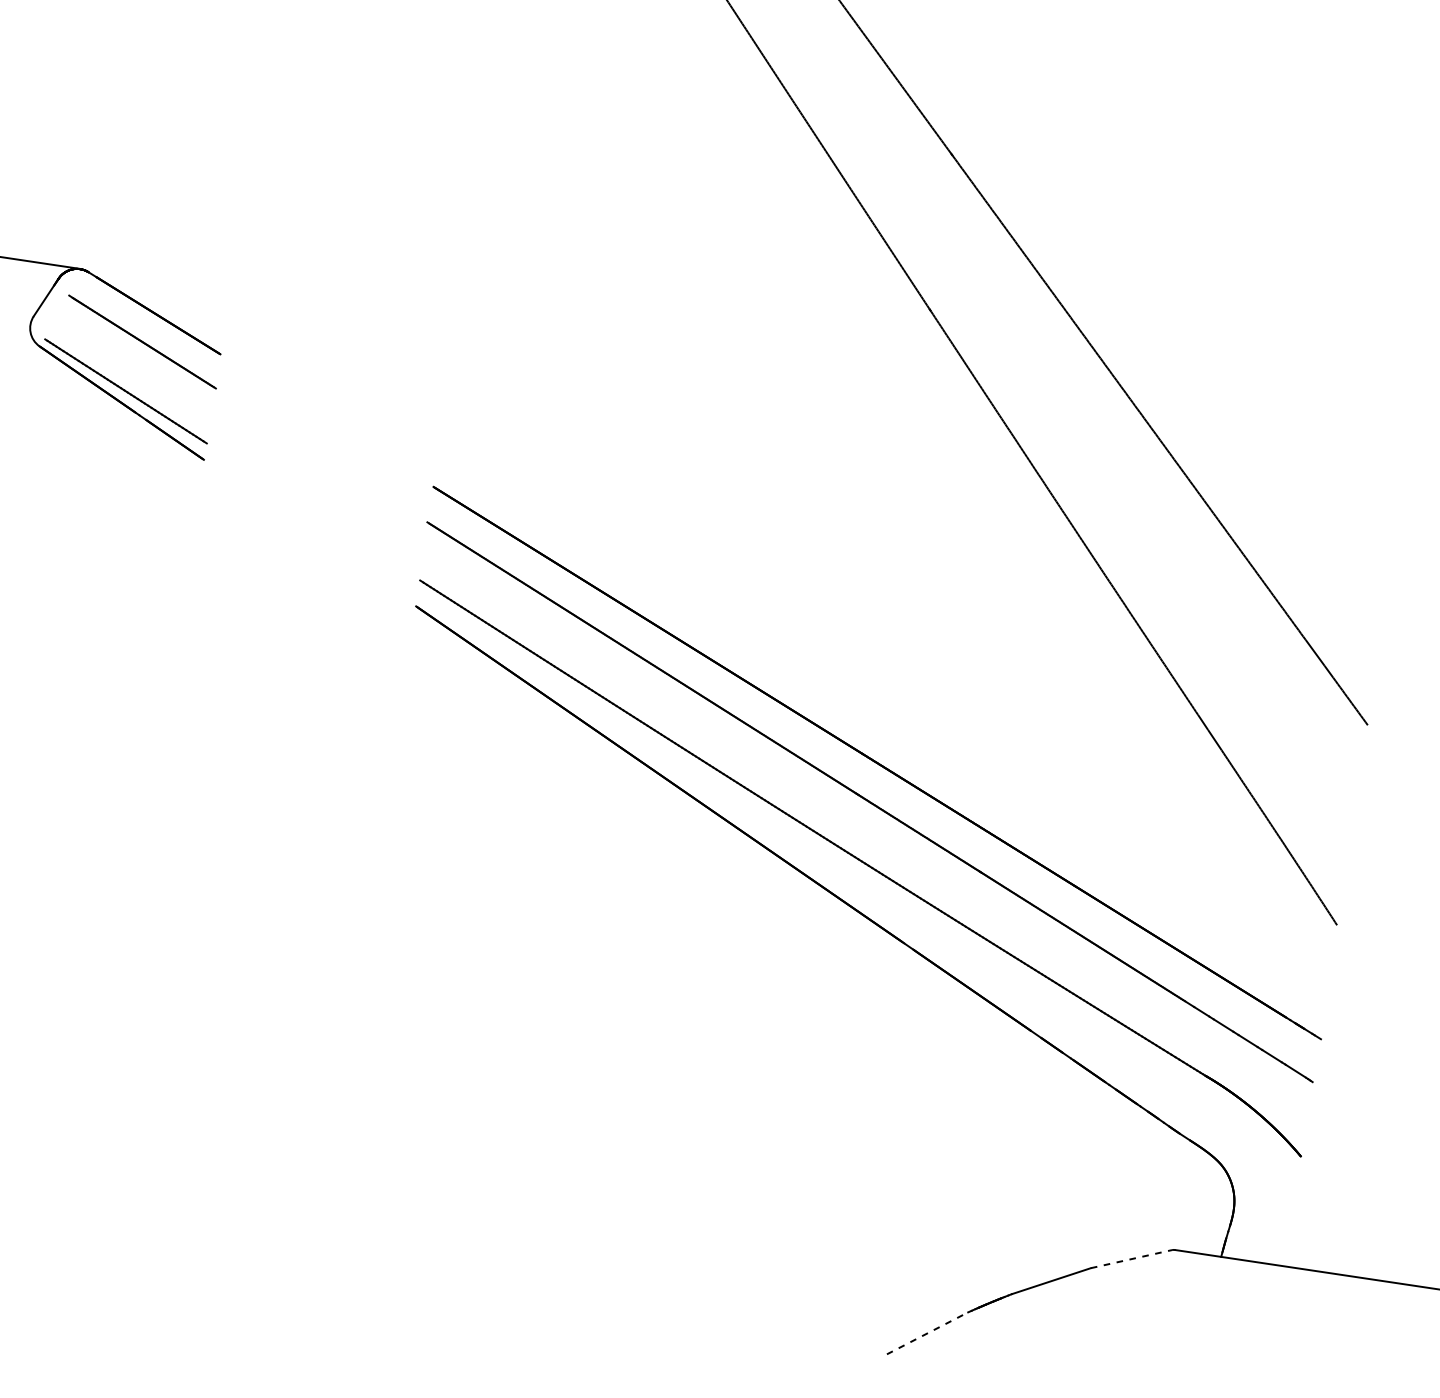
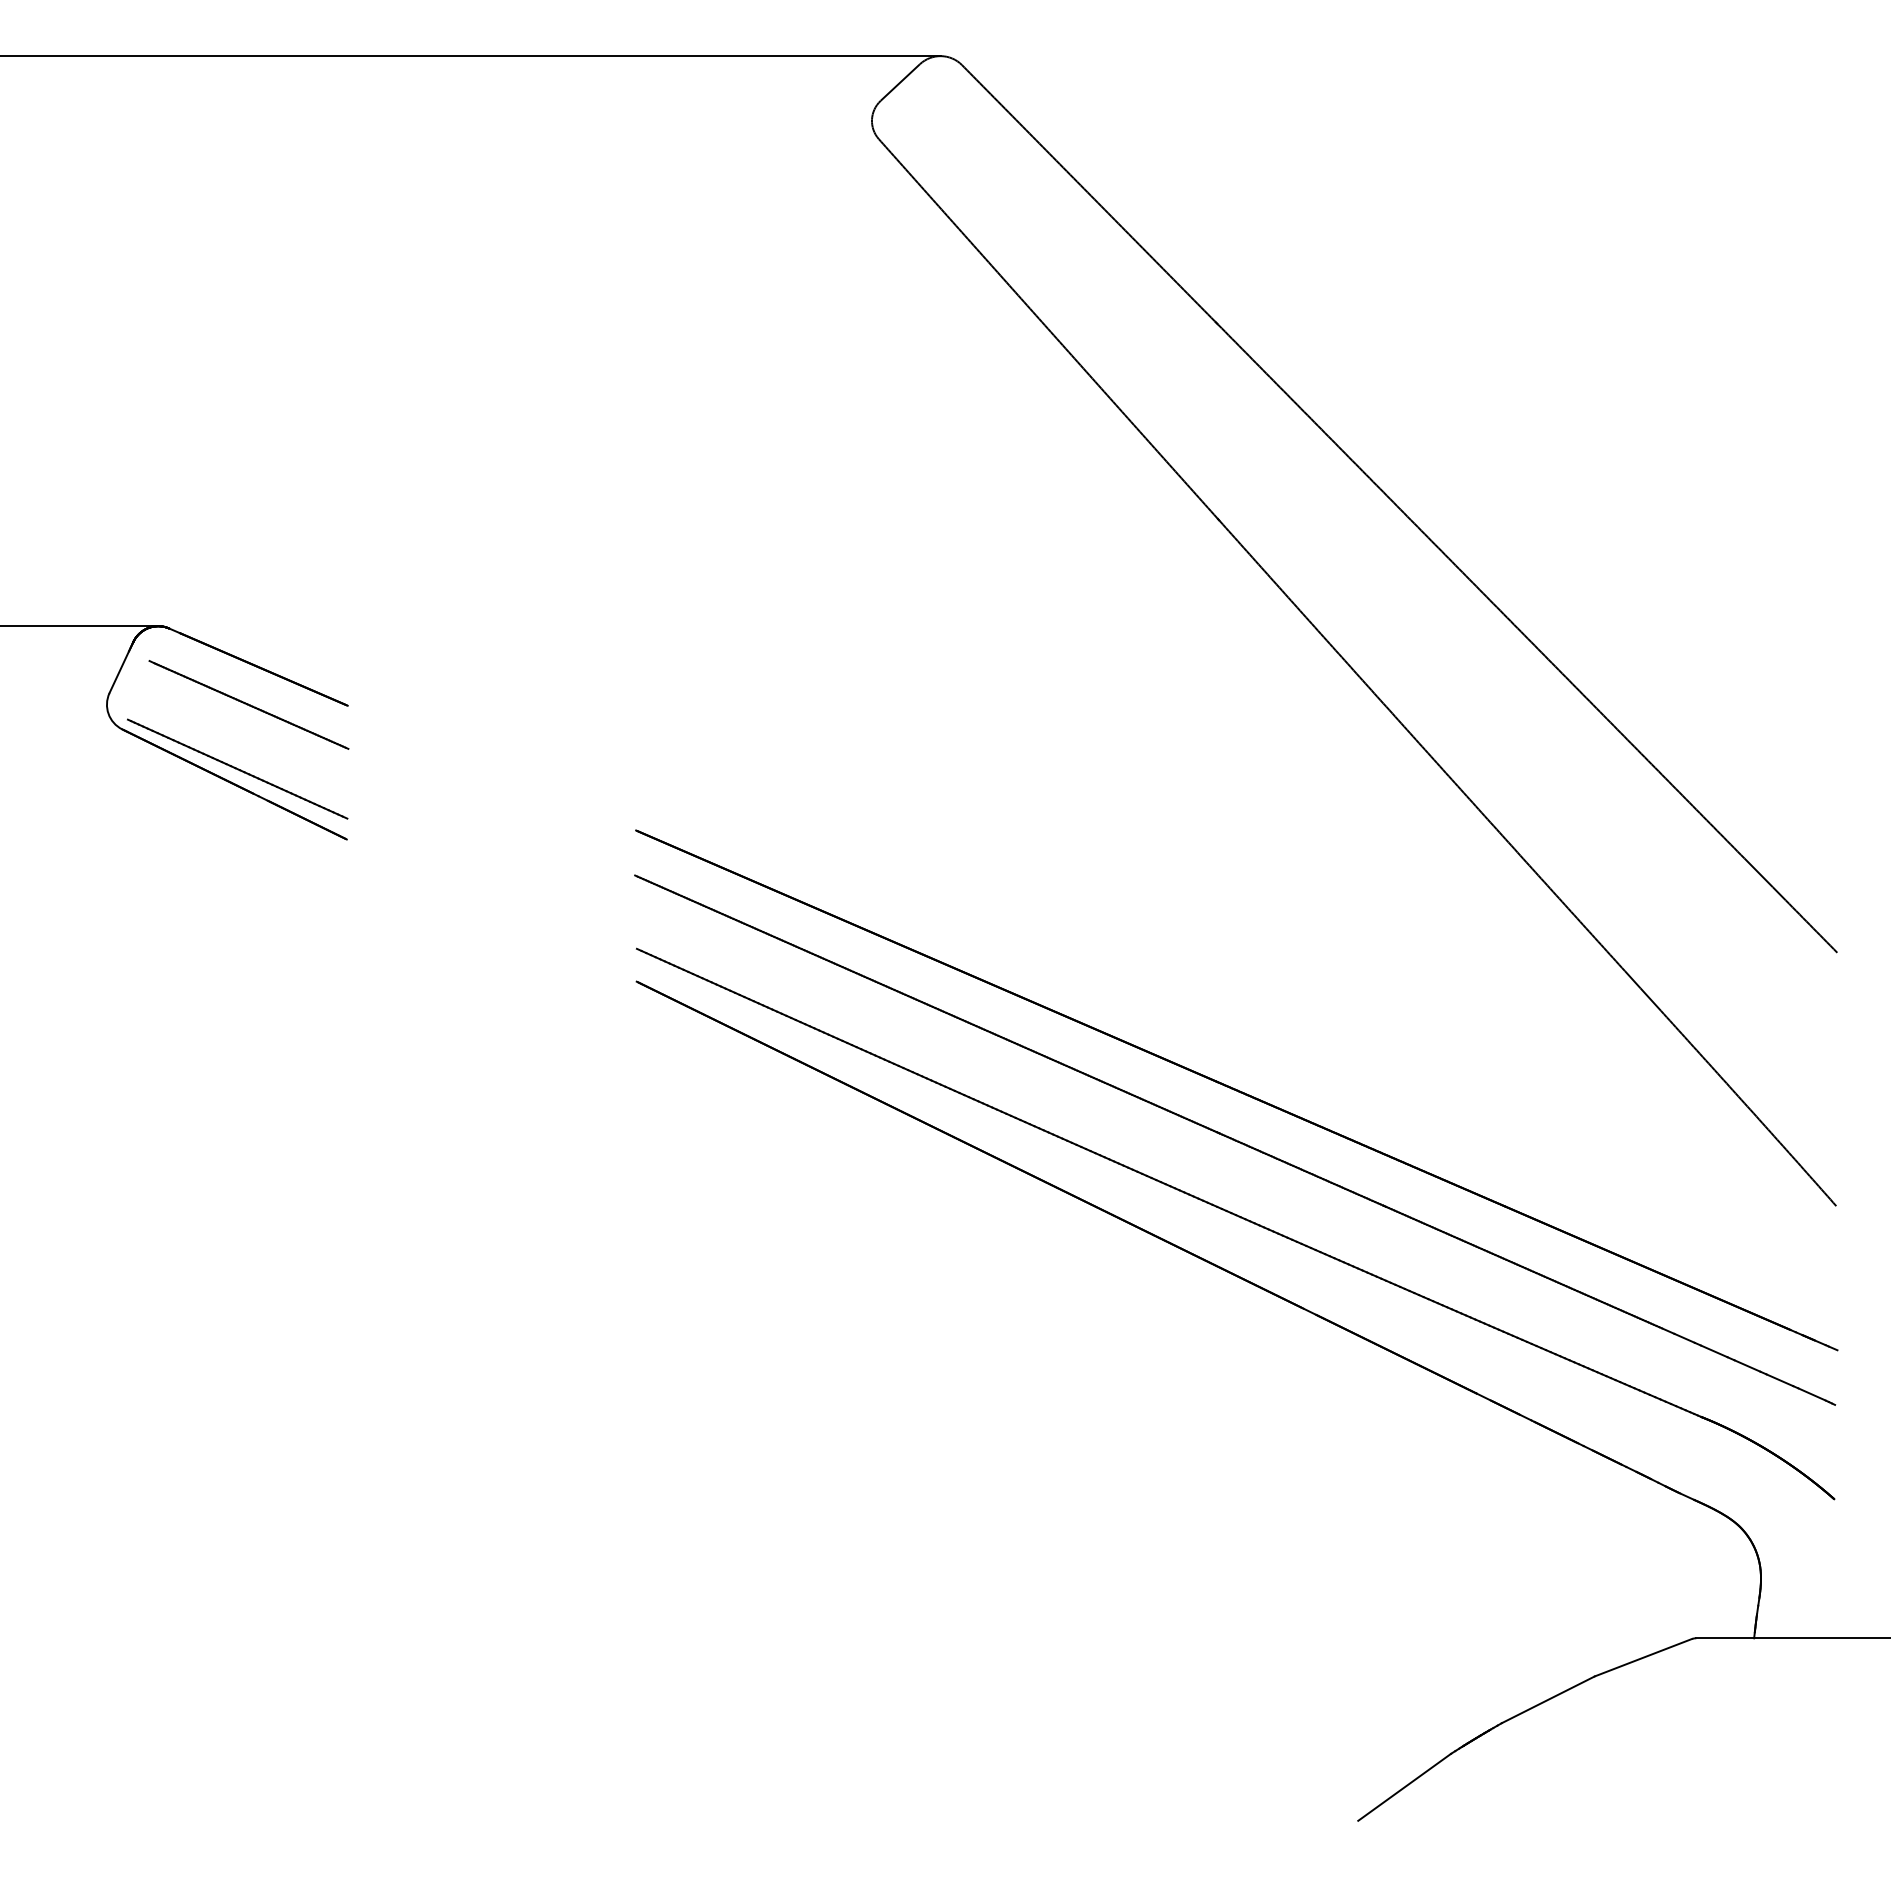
line: (1131, 1258) -> (1643, 1657), dashed -> solid
line: (928, 1333) -> (1405, 1787), dashed -> solid

